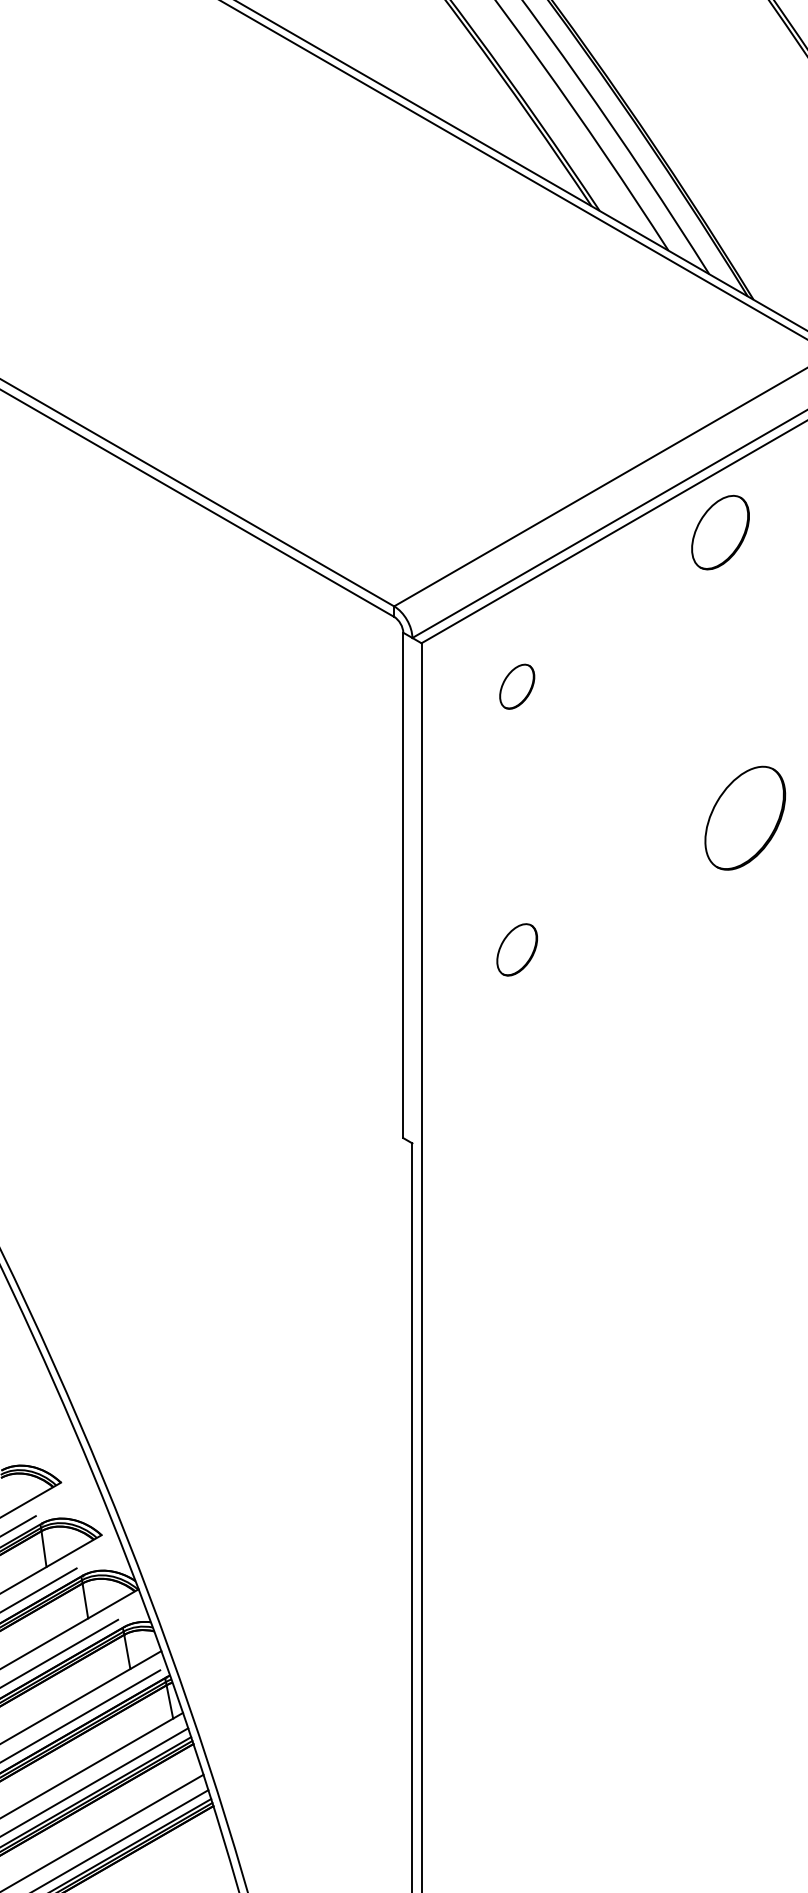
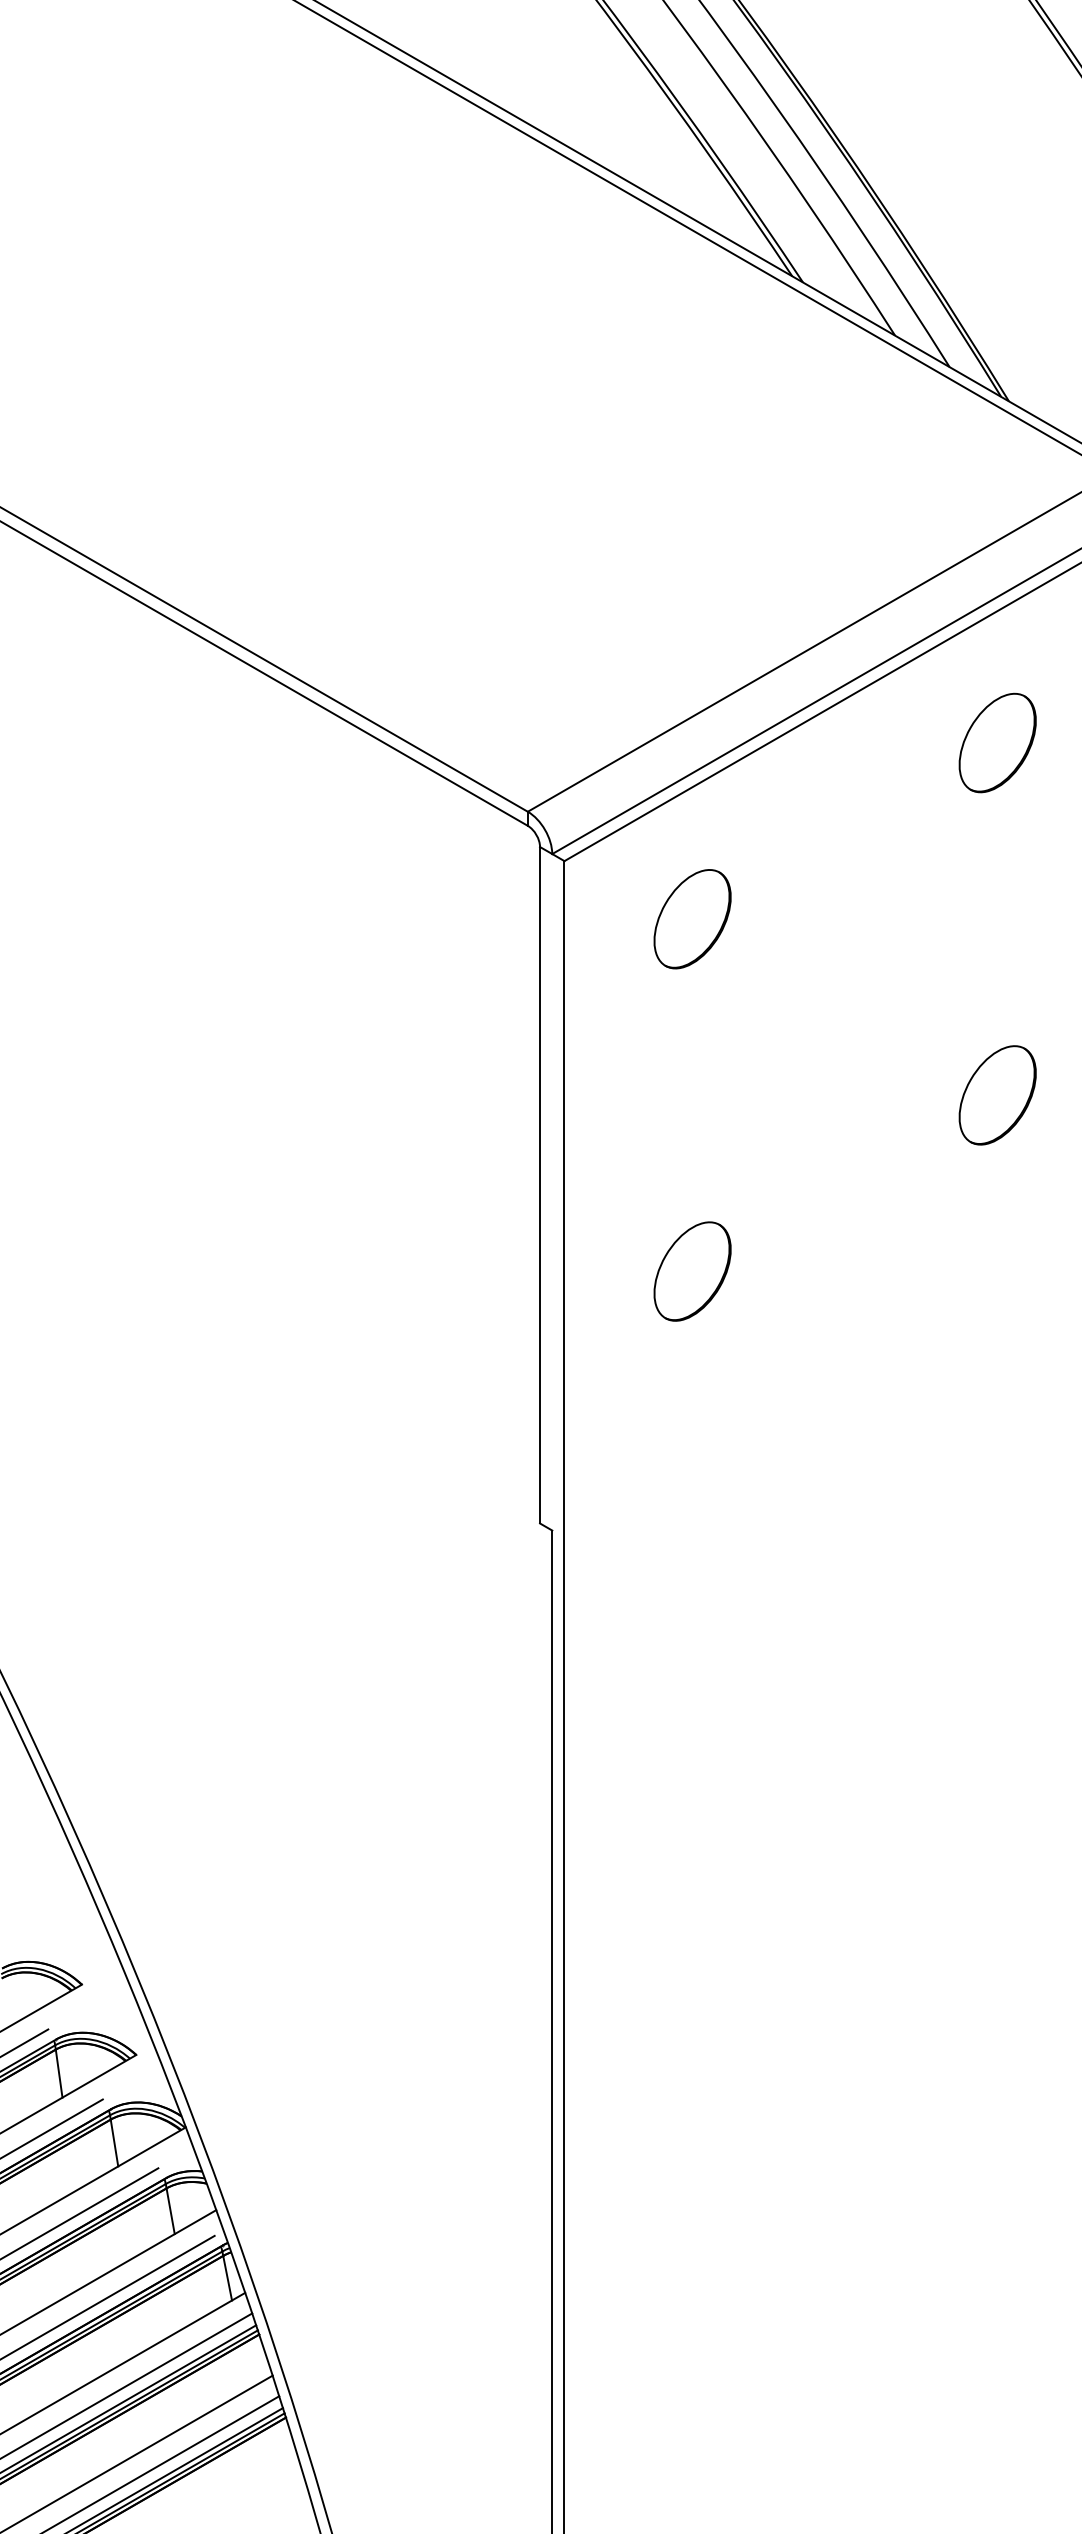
part: (720, 532) -> (997, 742), moved
part: (517, 686) -> (692, 919), size x1.67
part: (745, 818) -> (997, 1095), size x0.71
part: (517, 949) -> (692, 1271), size x1.43

